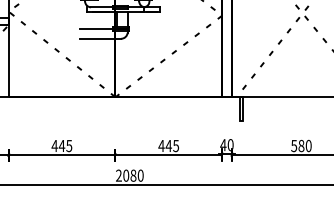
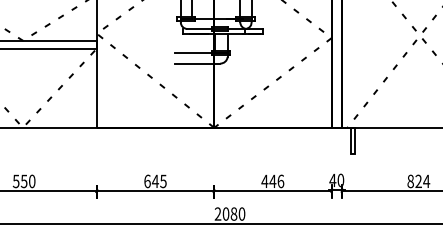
text: (53, 146) -> (146, 181), 445 -> 645
text: (175, 146) -> (280, 181), 445 -> 446
text: (301, 146) -> (418, 181), 580 -> 824

